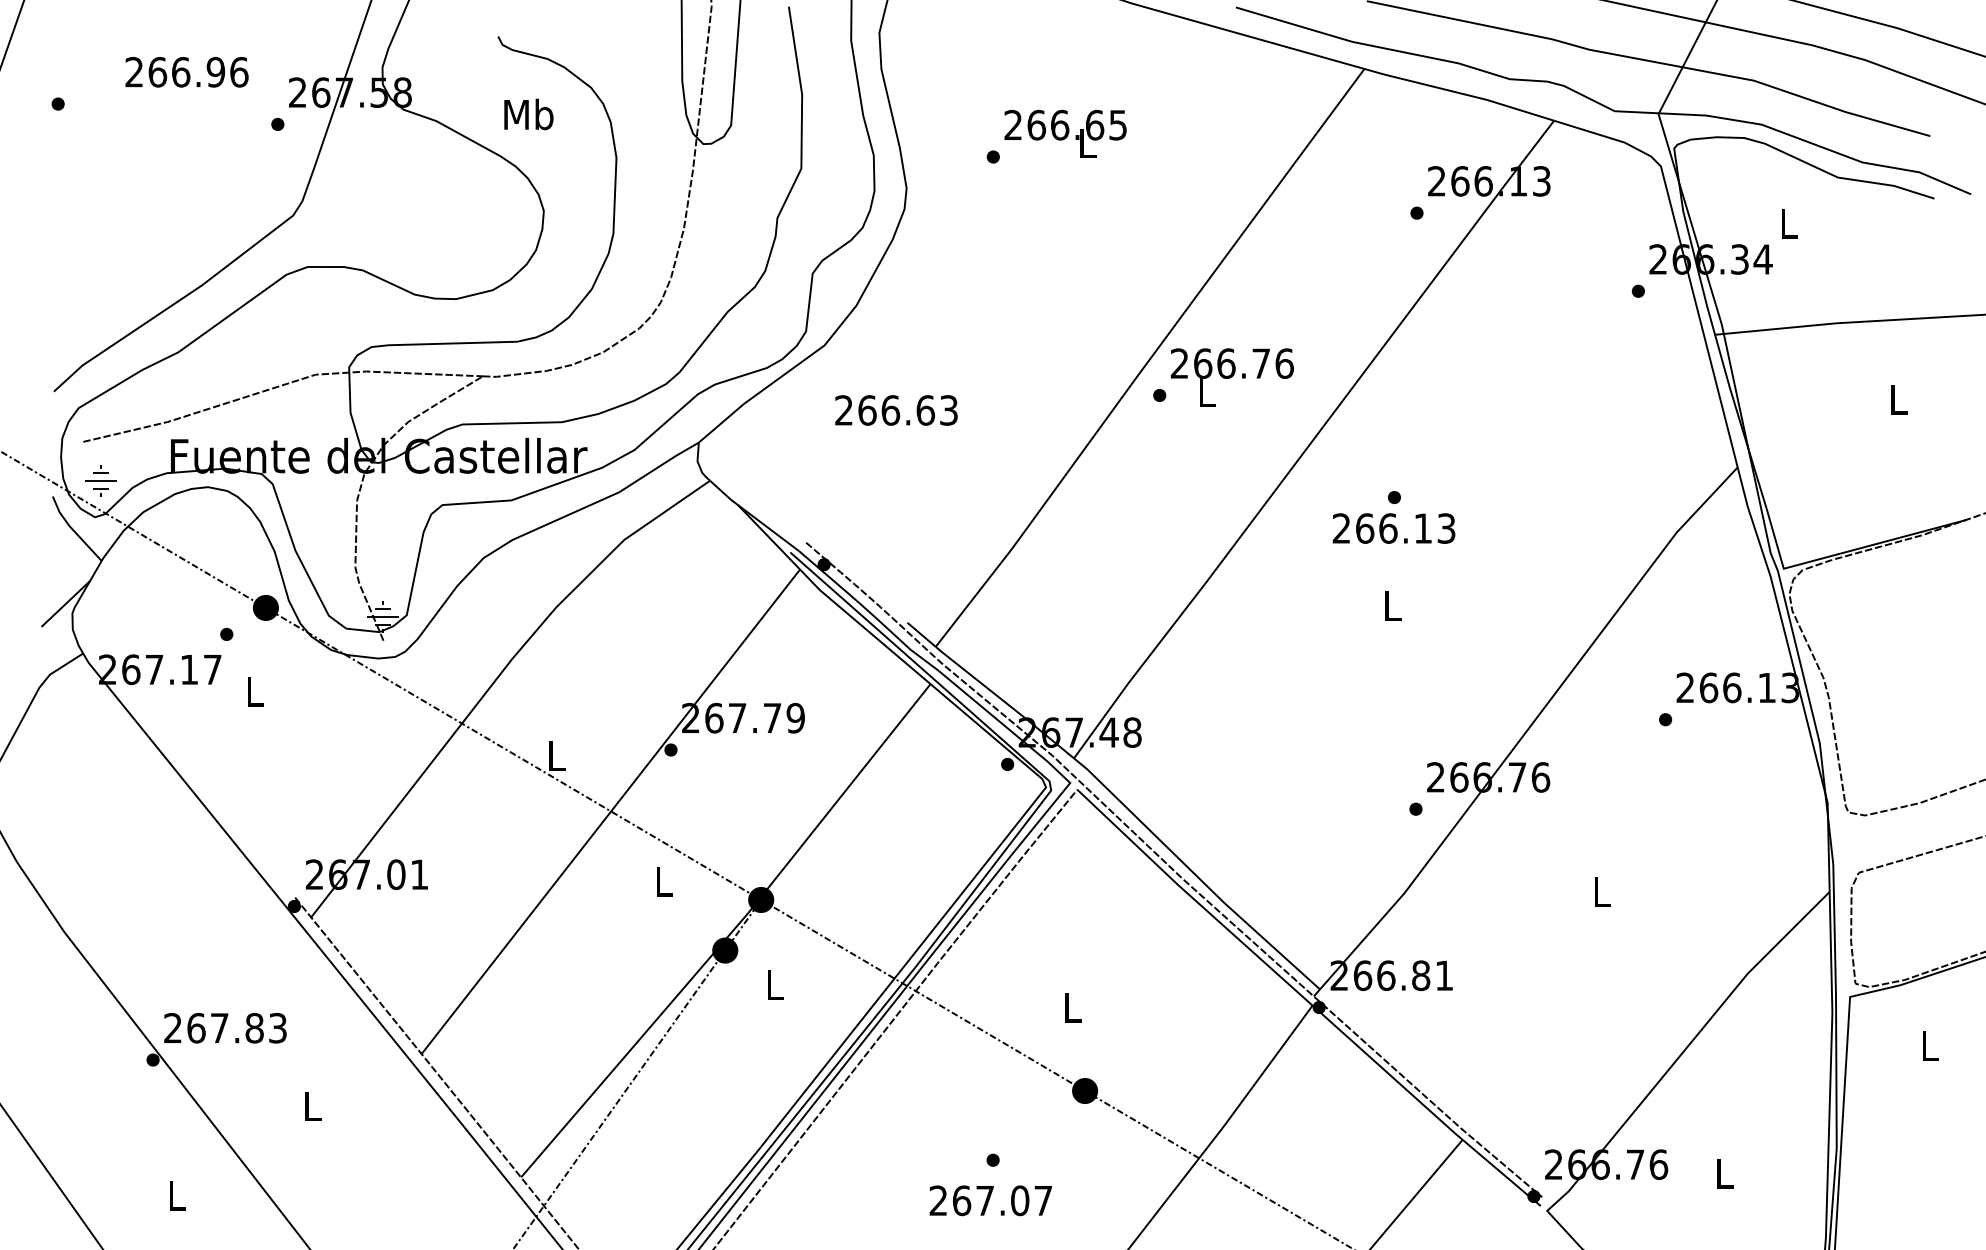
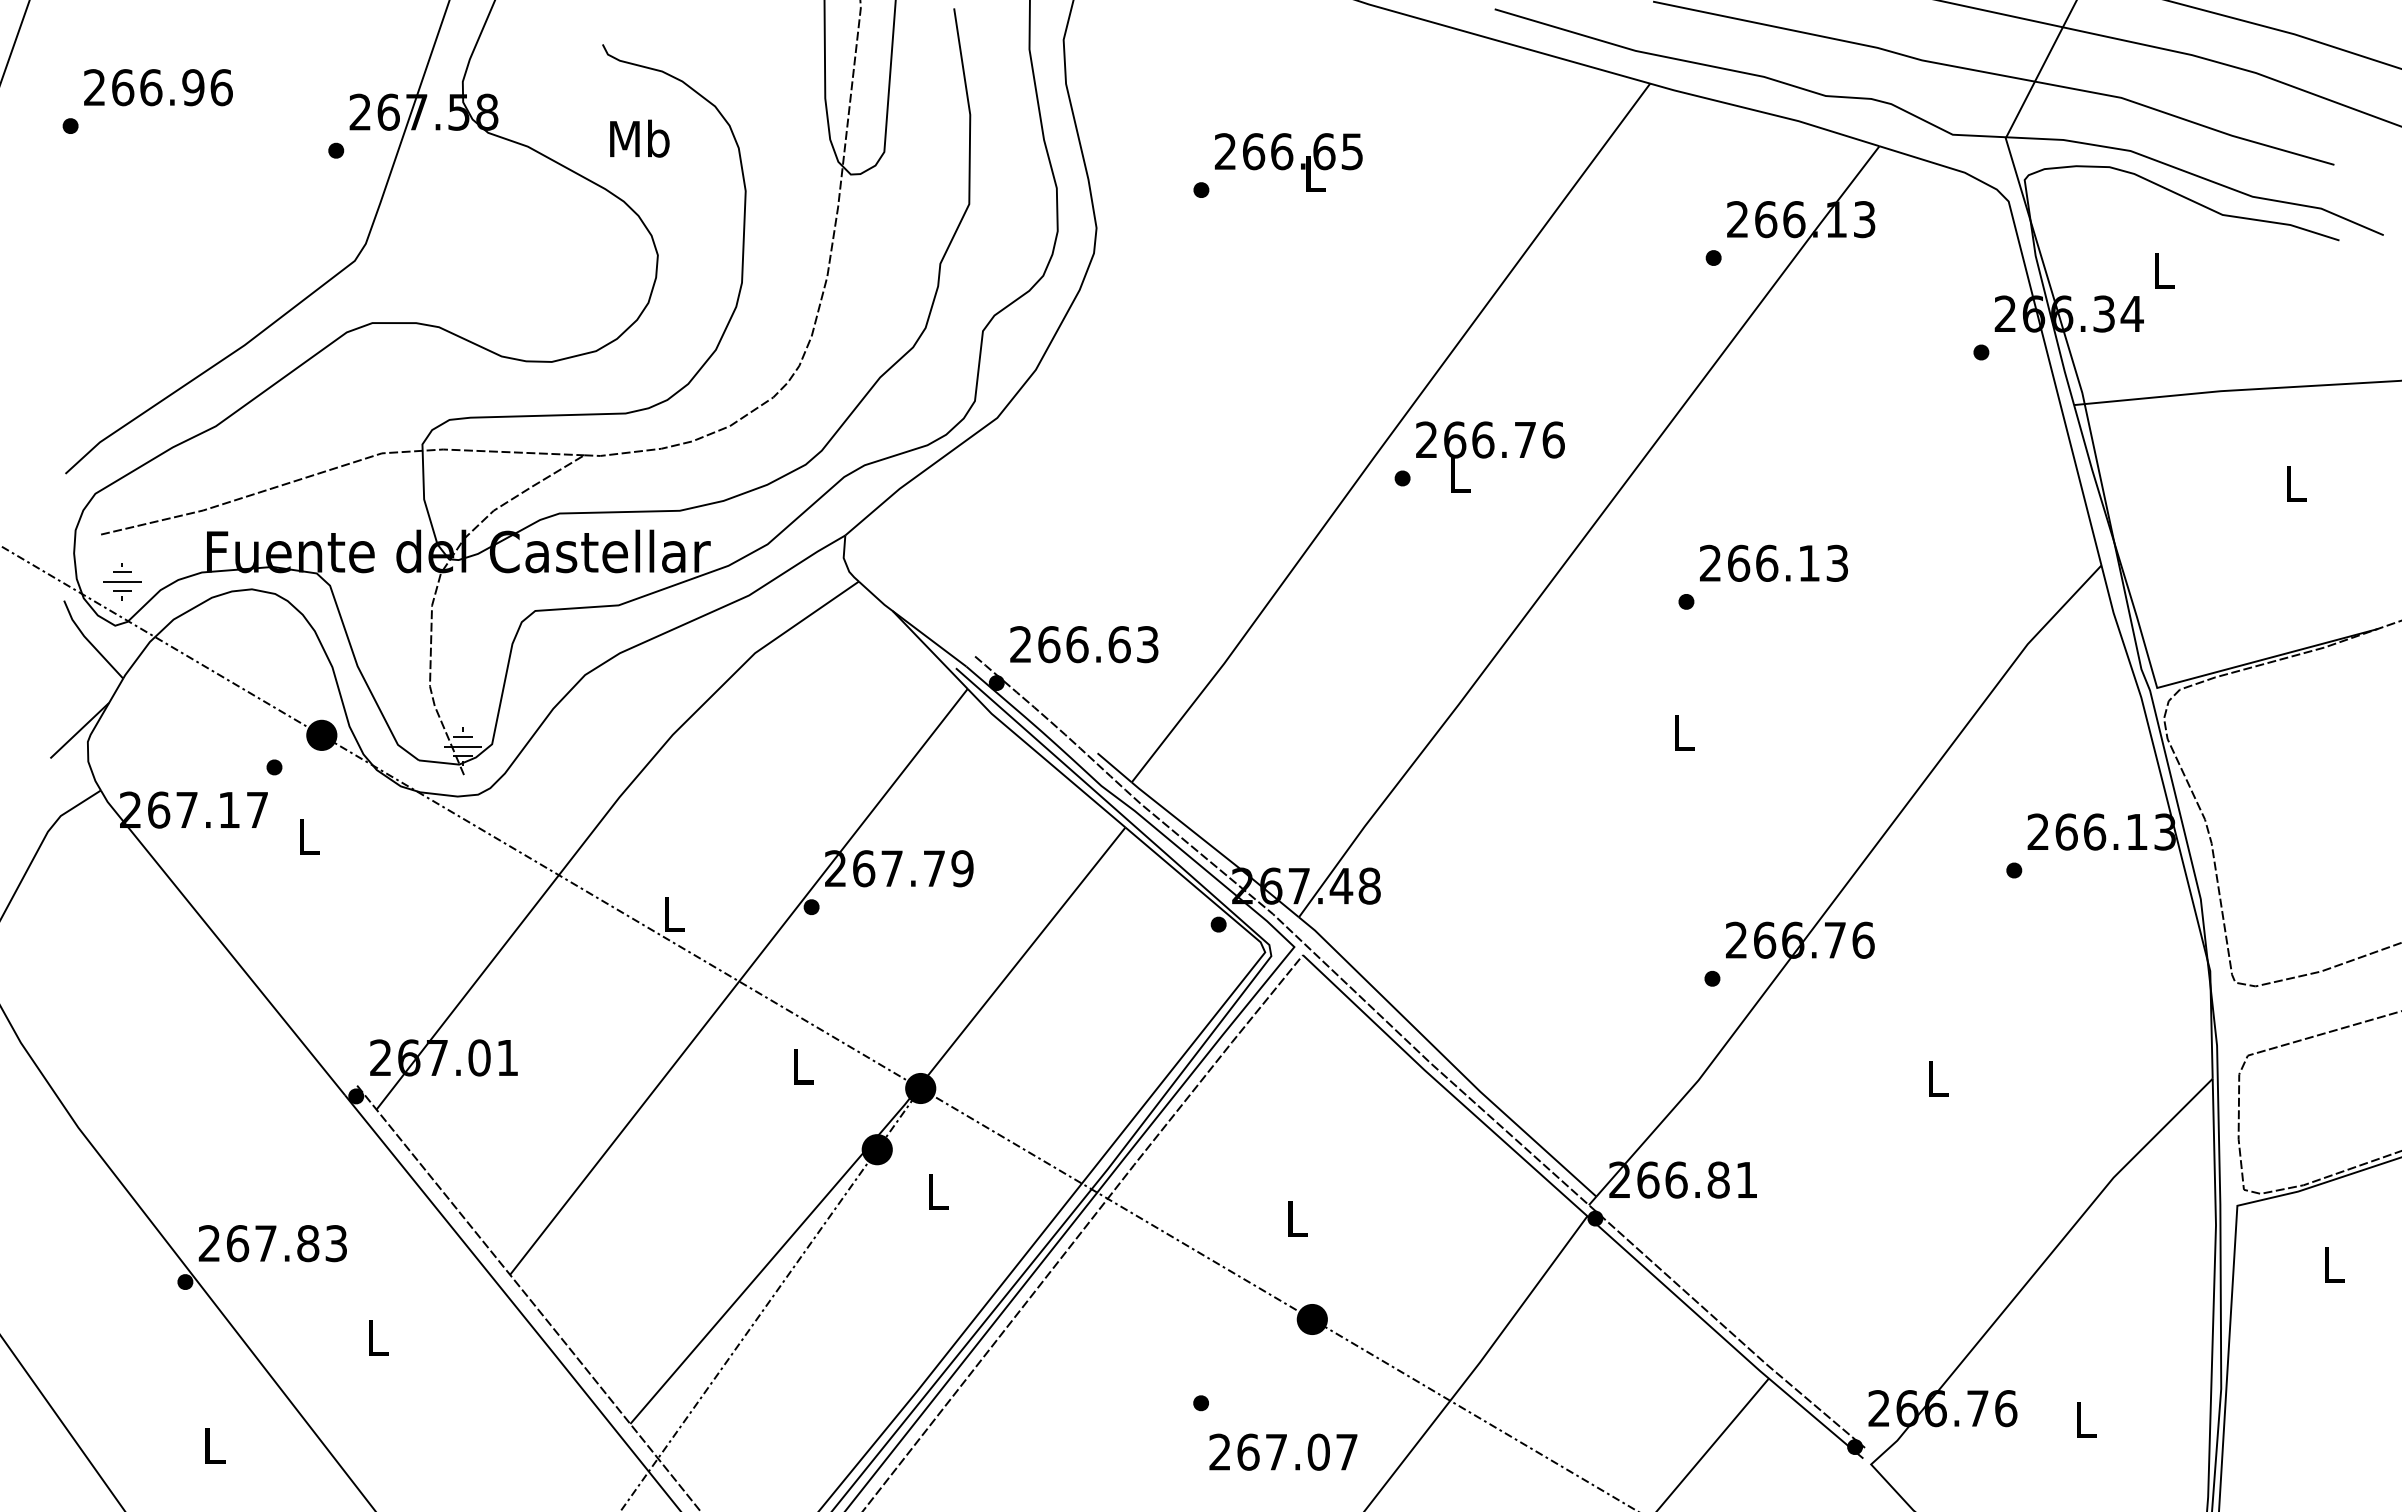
text: (187, 72) -> (158, 87), moved
text: (896, 410) -> (1084, 644), moved
text: (1393, 527) -> (1773, 562), moved
text: (990, 1200) -> (1283, 1451), moved

